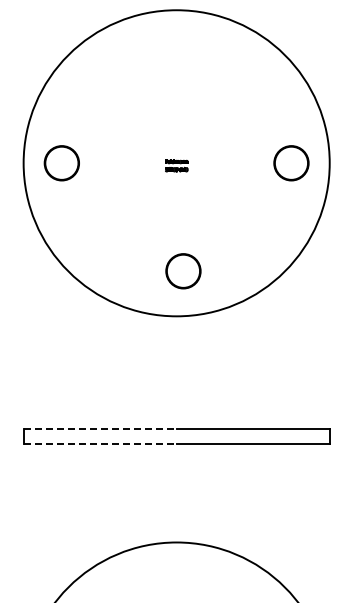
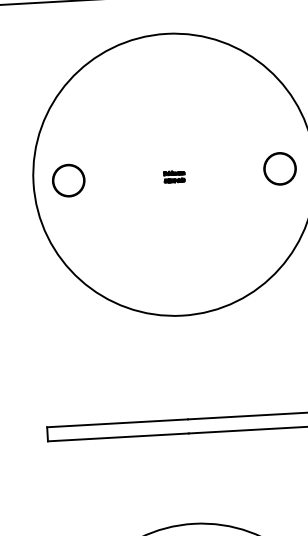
circle: (183, 271) -> (186, 274), removed
line: (100, 429) -> (117, 423), dashed -> solid
line: (100, 444) -> (118, 437), dashed -> solid

